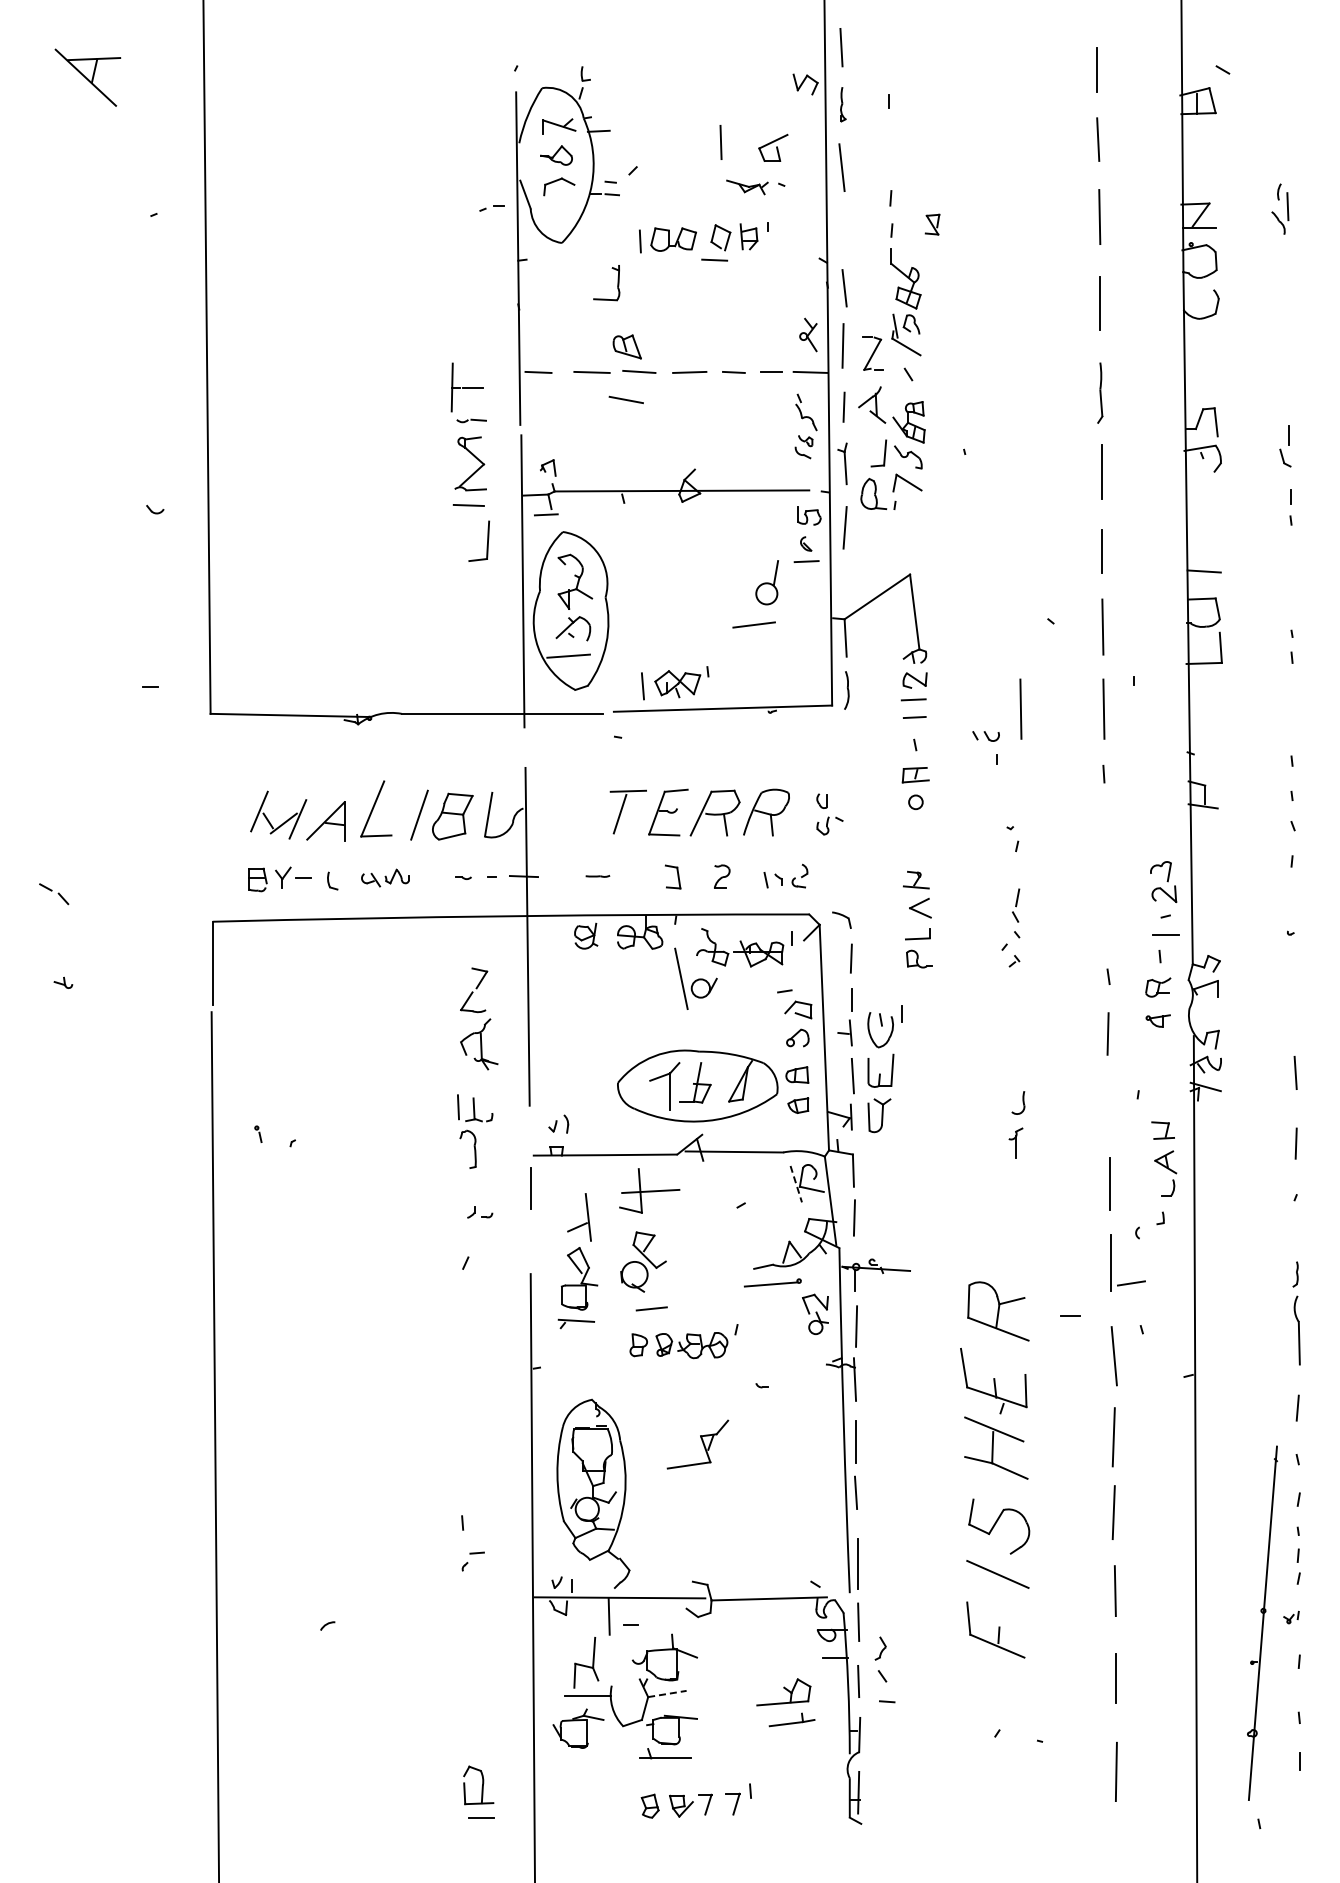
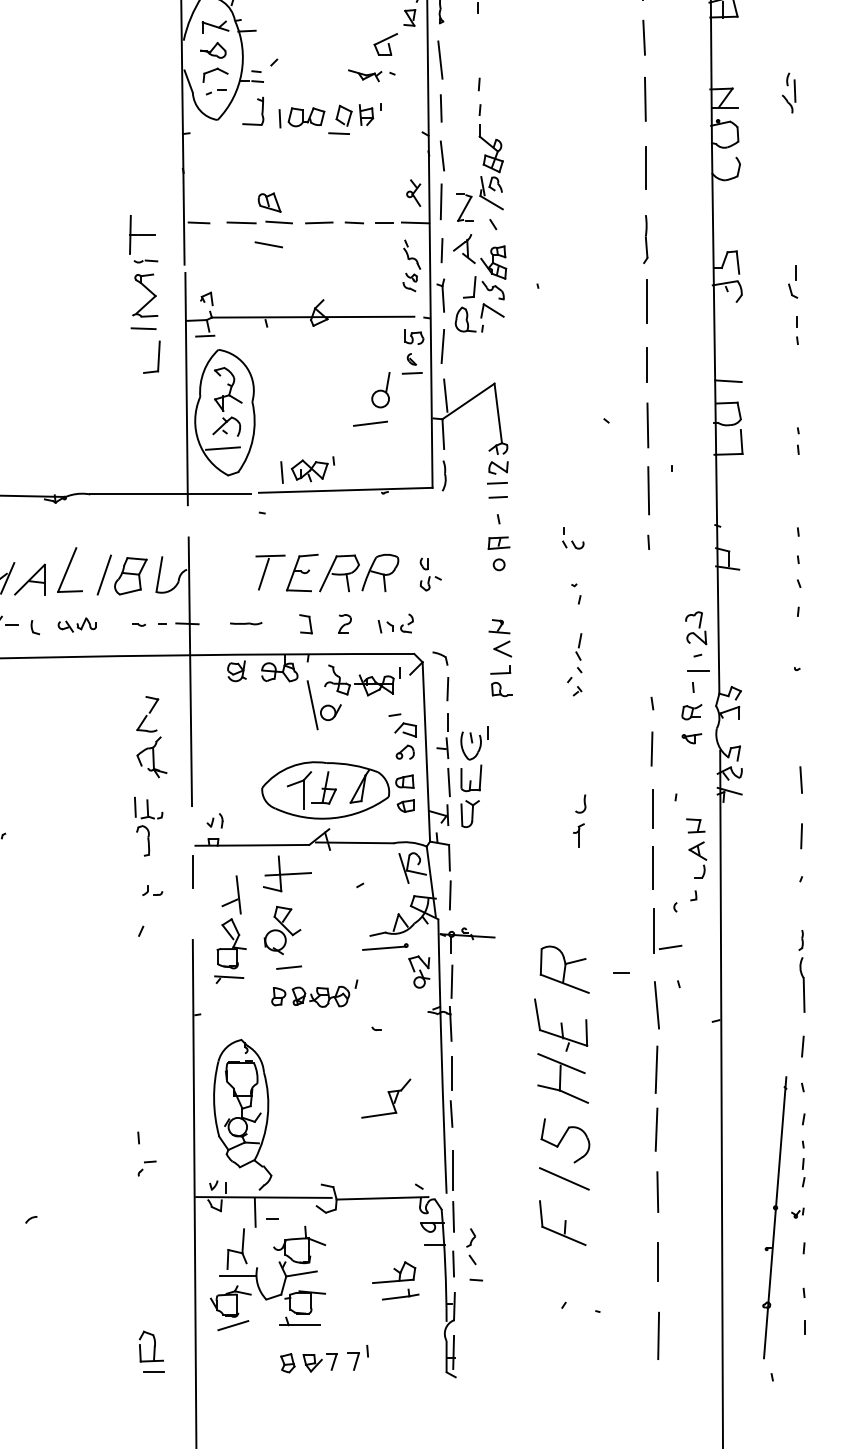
line: (720, 142) -> (440, 108), moved
part: (491, 208) -> (215, 92), moved
part: (932, 224) -> (409, 17), moved
part: (617, 283) -> (261, 111), moved
line: (848, 589) -> (445, 395), added
line: (1020, 708) -> (582, 490), removed
part: (985, 736) -> (572, 545), moved
part: (597, 876) -> (245, 623), size x1.67
line: (1109, 1108) -> (653, 808), added
line: (796, 1184) -> (404, 868), dashed -> solid
part: (697, 1444) -> (385, 1098), moved
line: (667, 1693) -> (301, 1273), dashed -> solid
line: (581, 1758) -> (233, 1325), added

